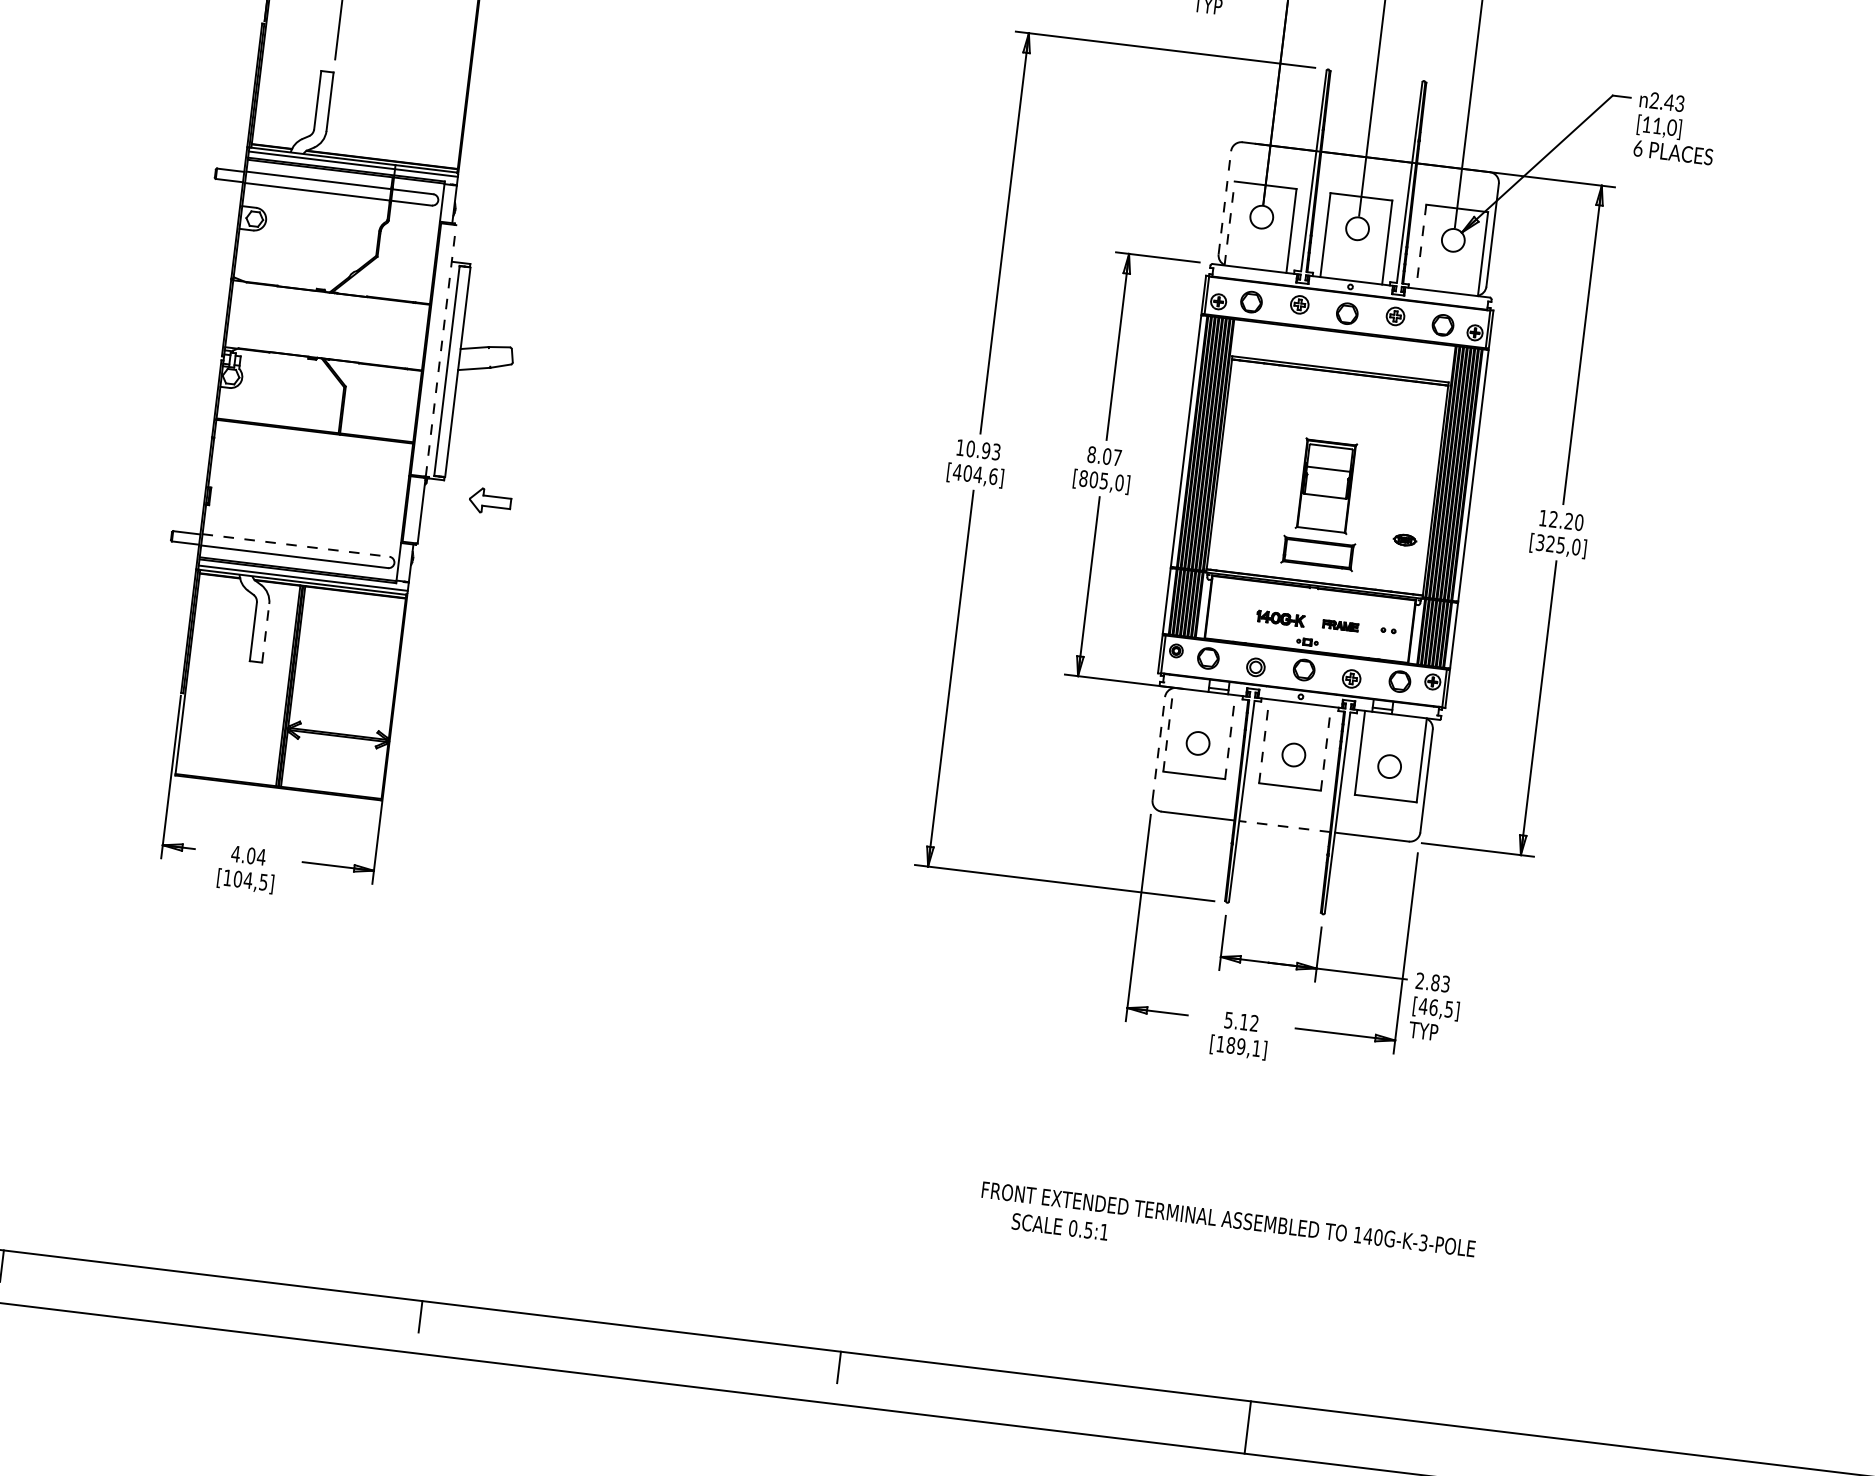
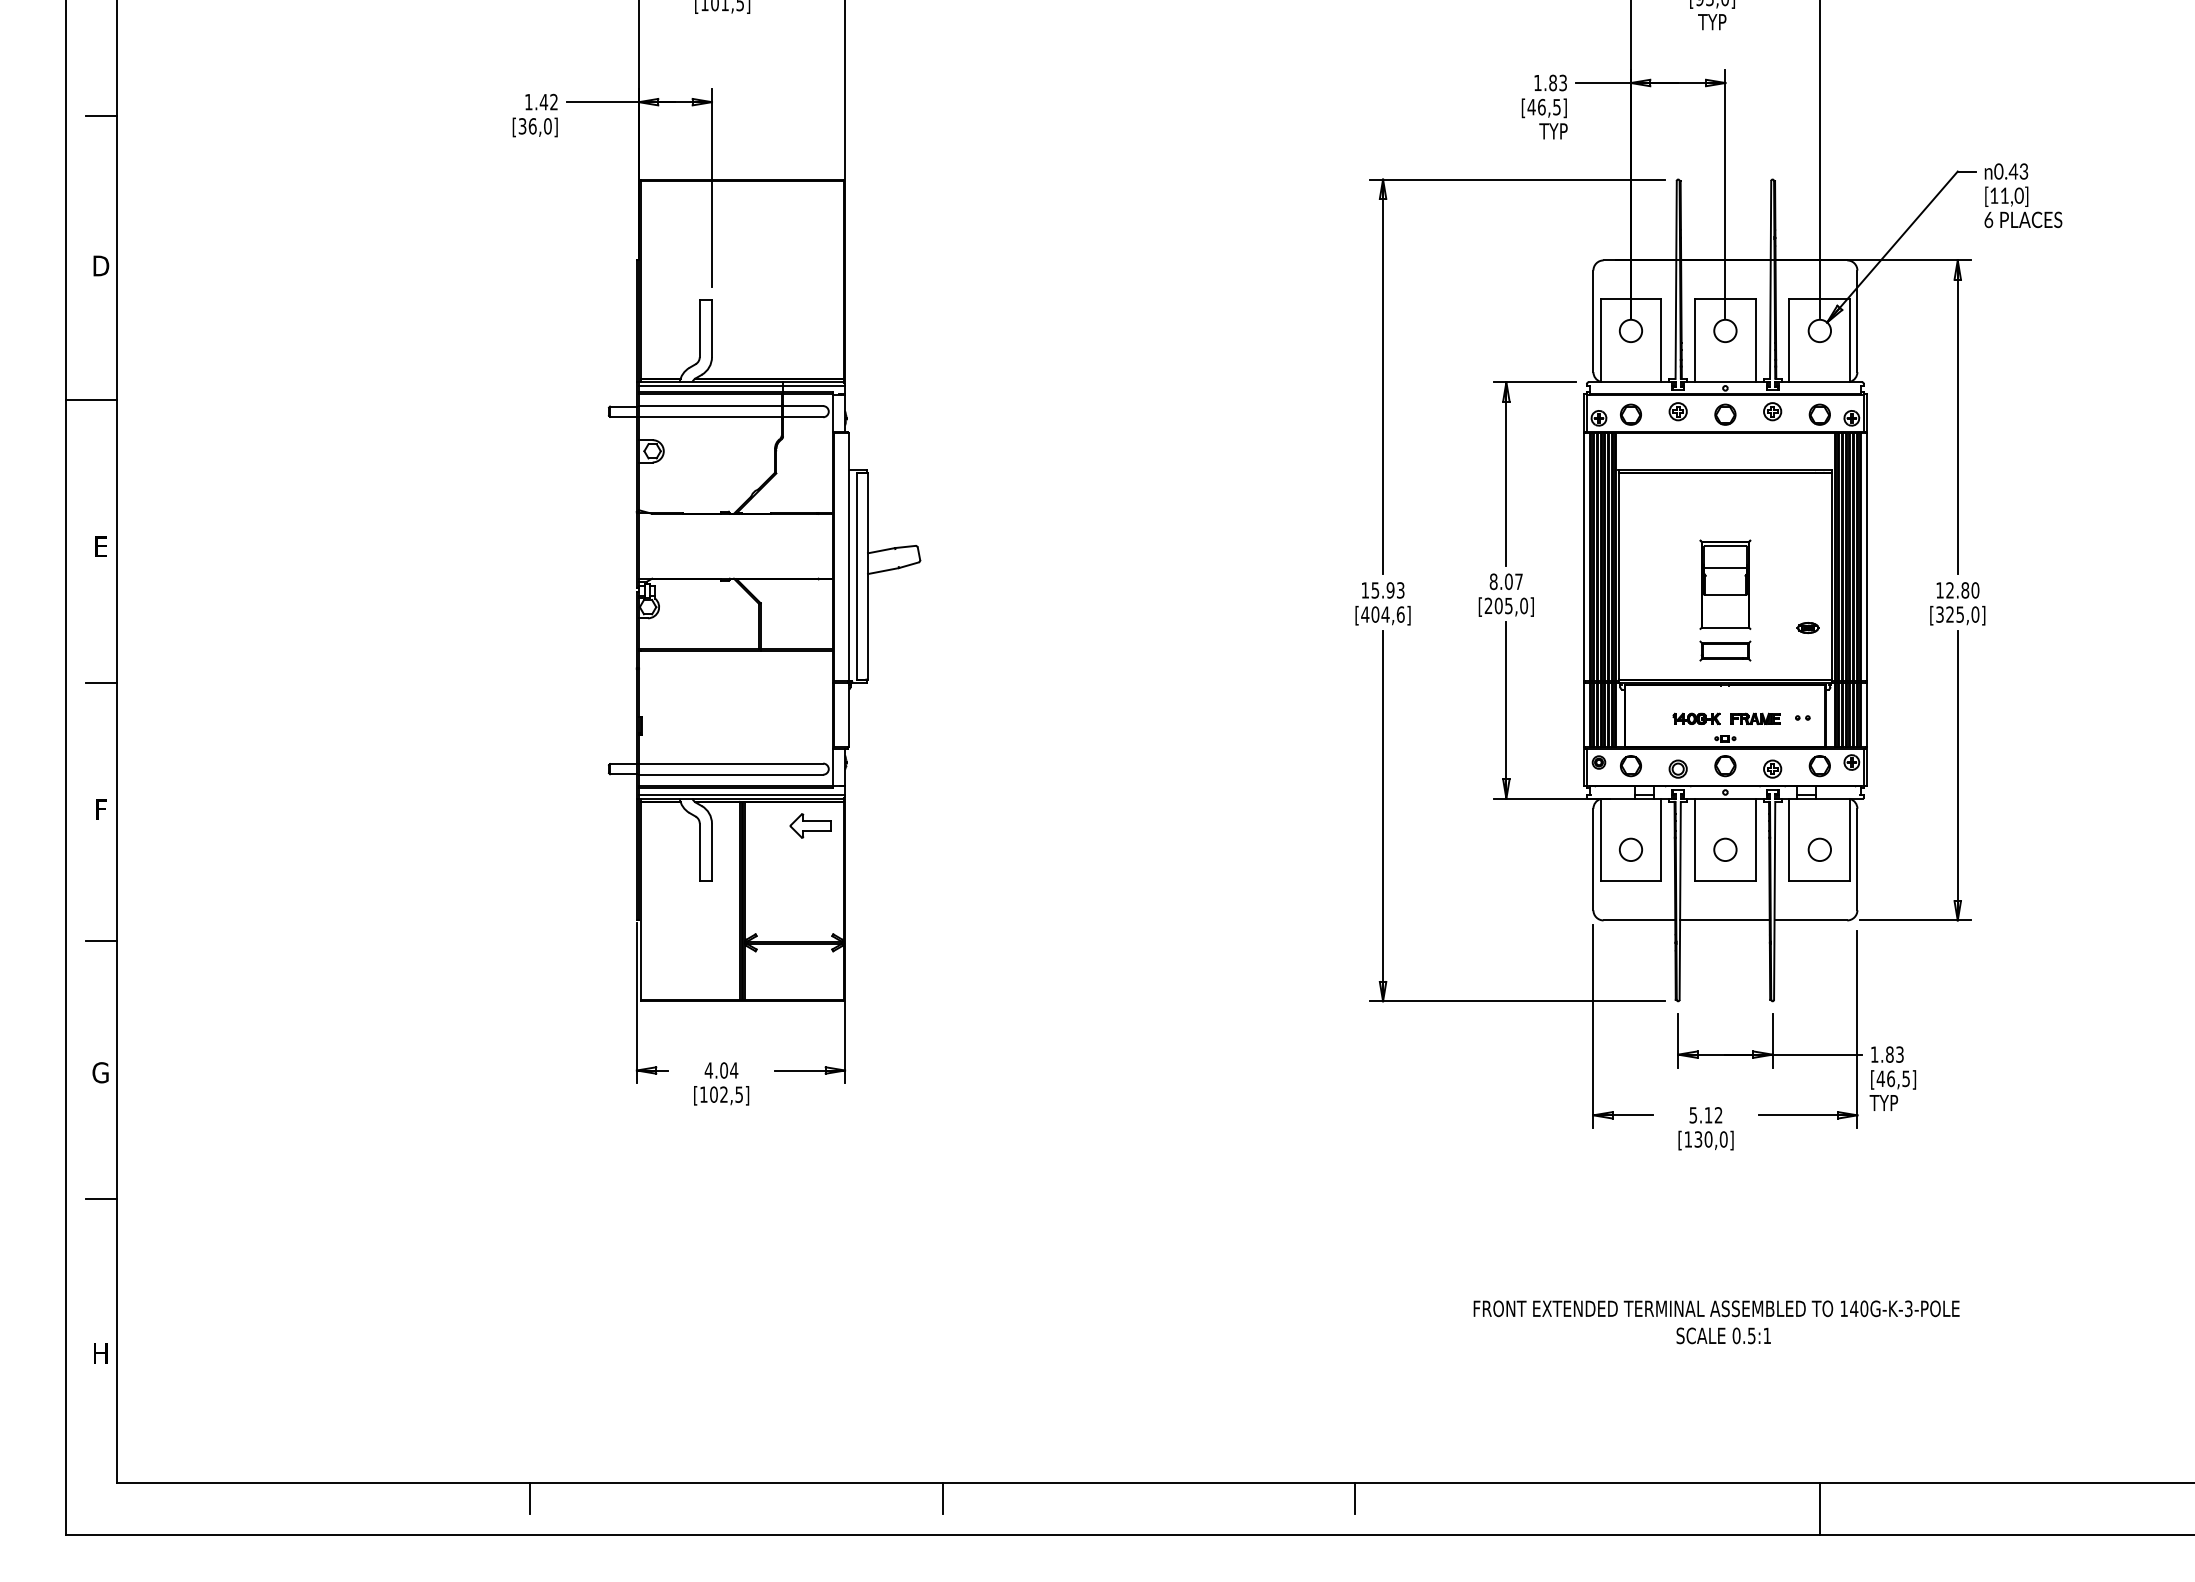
text: (1654, 100) -> (1998, 171), 2.43 -> 0.43
line: (1224, 202) -> (1593, 321), dashed -> solid
line: (1229, 223) -> (1600, 340), dashed -> solid
line: (1421, 247) -> (1789, 341), dashed -> solid
line: (441, 350) -> (849, 556), dashed -> solid
text: (970, 449) -> (1375, 590), 10.93 -> 15.93
text: (1083, 478) -> (1488, 605), [805,0] -> [205,0]
part: (490, 500) -> (810, 825), moved
text: (1569, 521) -> (1965, 590), 12.20 -> 12.80
line: (296, 545) -> (731, 763), dashed -> solid
part: (1318, 552) -> (1725, 650), size x0.71
part: (1340, 625) -> (1755, 718), size x1.43
line: (265, 633) -> (711, 852), dashed -> solid
line: (1168, 729) -> (1600, 839), dashed -> solid
line: (1230, 736) -> (1661, 839), dashed -> solid
line: (1263, 740) -> (1694, 839), dashed -> solid
line: (1158, 748) -> (1593, 859), dashed -> solid
line: (1325, 748) -> (1755, 839), dashed -> solid
line: (1284, 826) -> (1724, 920), dashed -> solid
text: (247, 880) -> (723, 1094), [104,5] -> [102,5]
text: (1419, 980) -> (1874, 1054), 2.83 -> 1.83
text: (1243, 1046) -> (1710, 1139), [189,1] -> [130,0]
text: (1059, 1226) -> (1723, 1335), moved
line: (1247, 1427) -> (1819, 1508), moved

